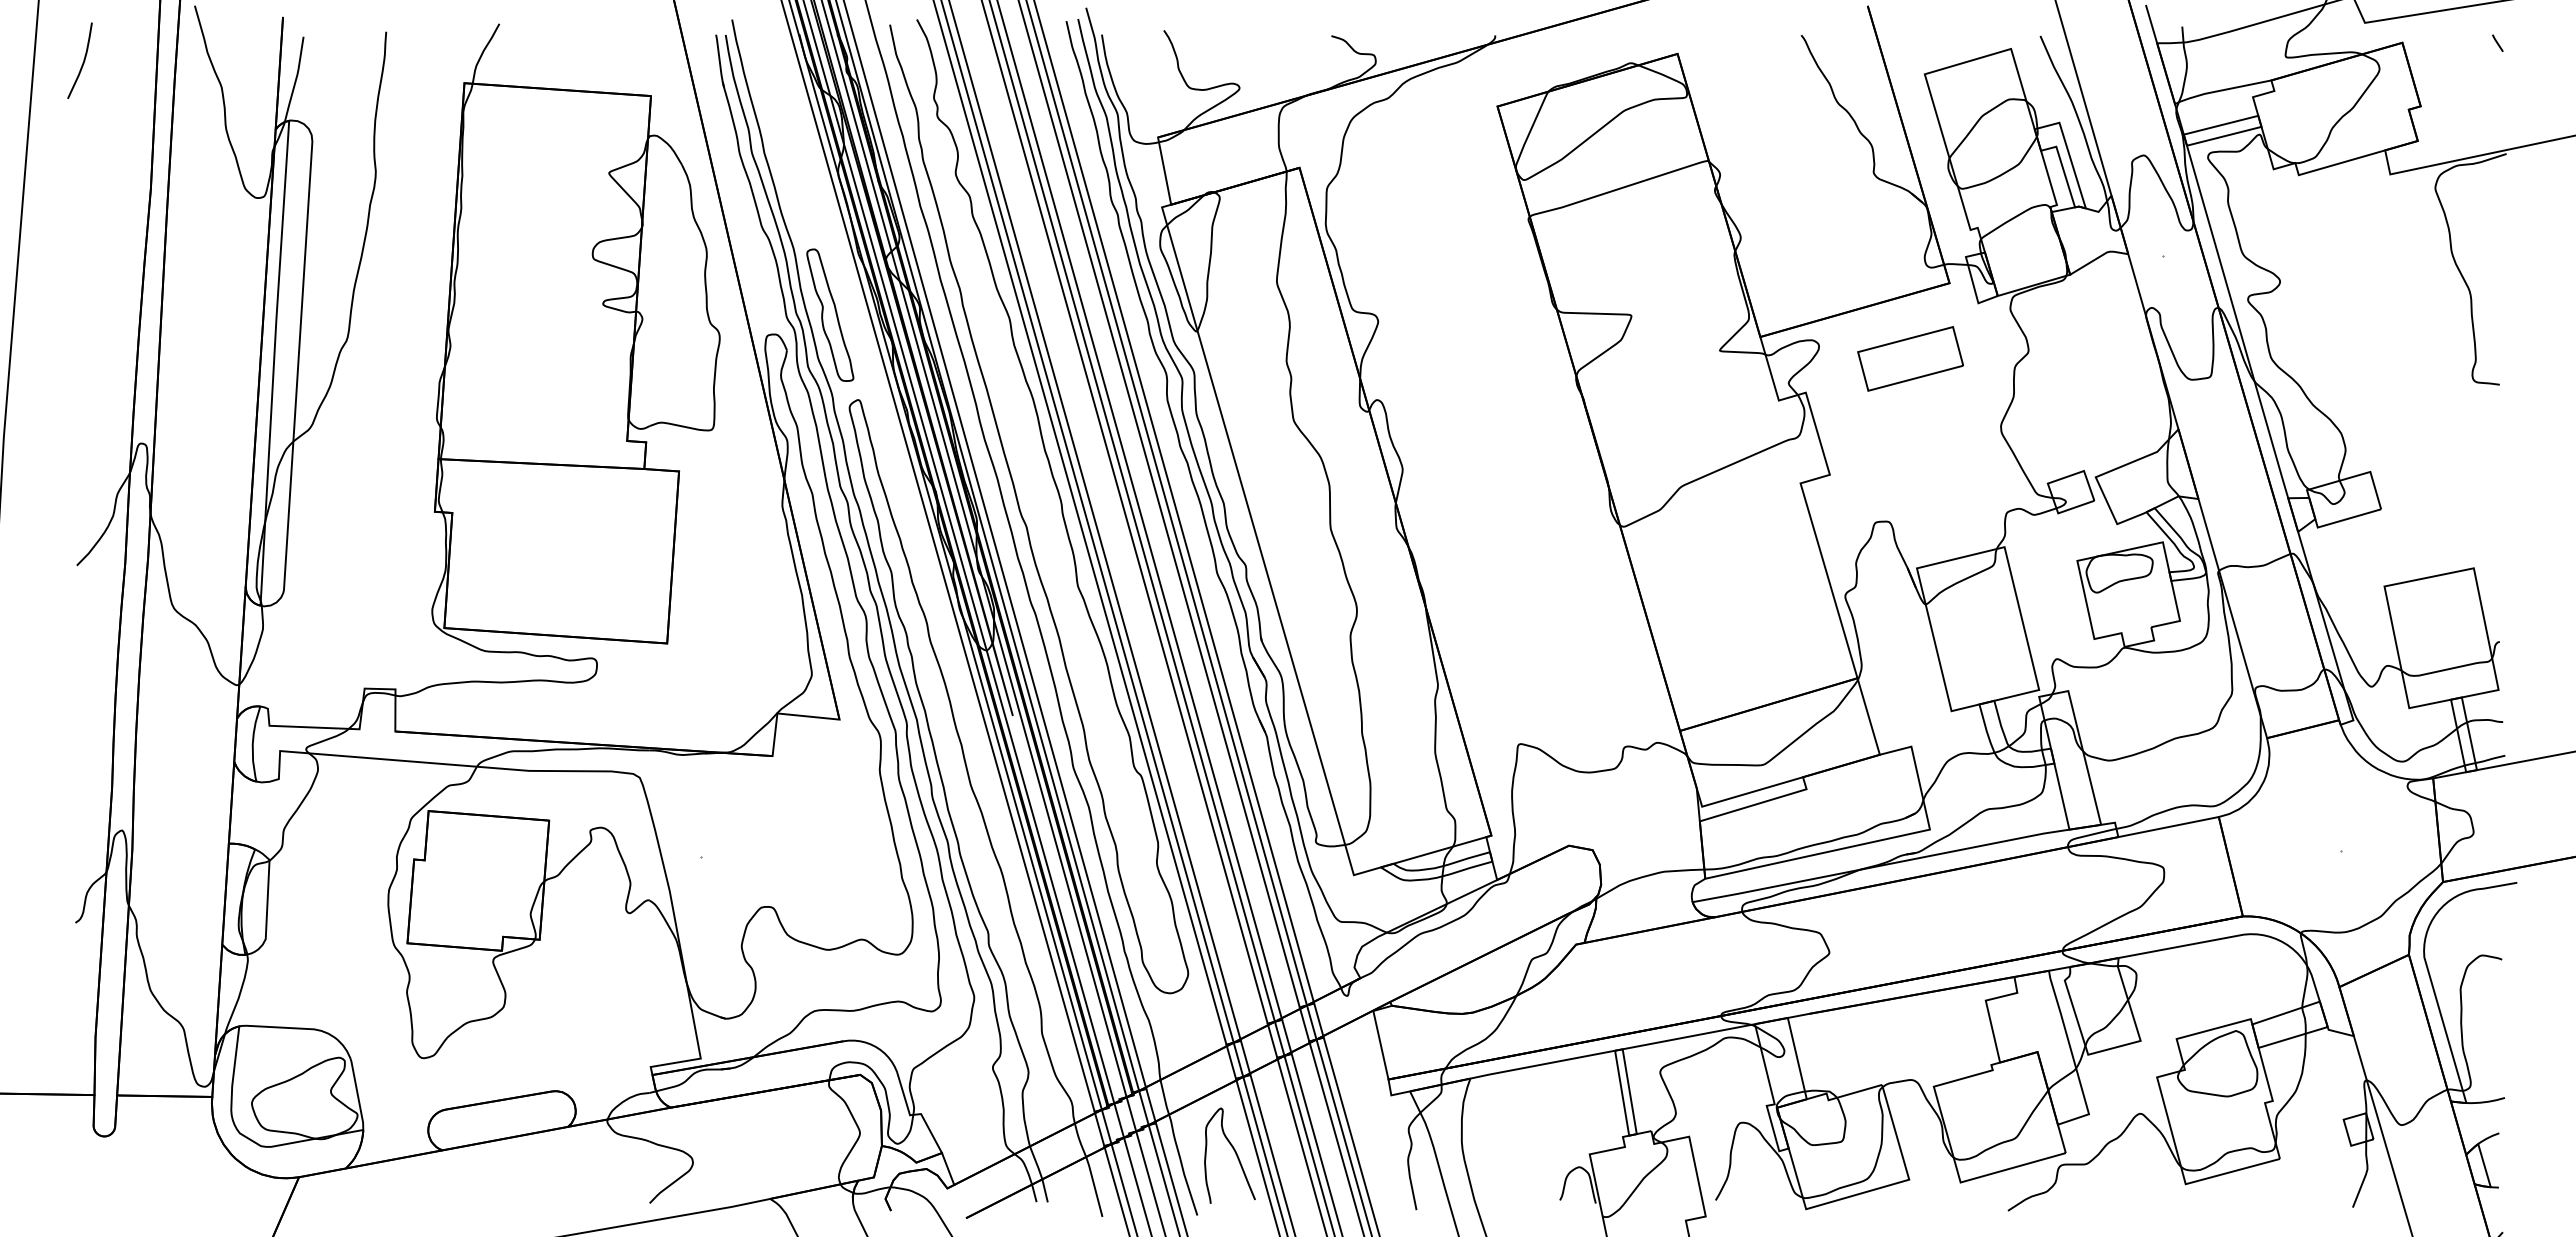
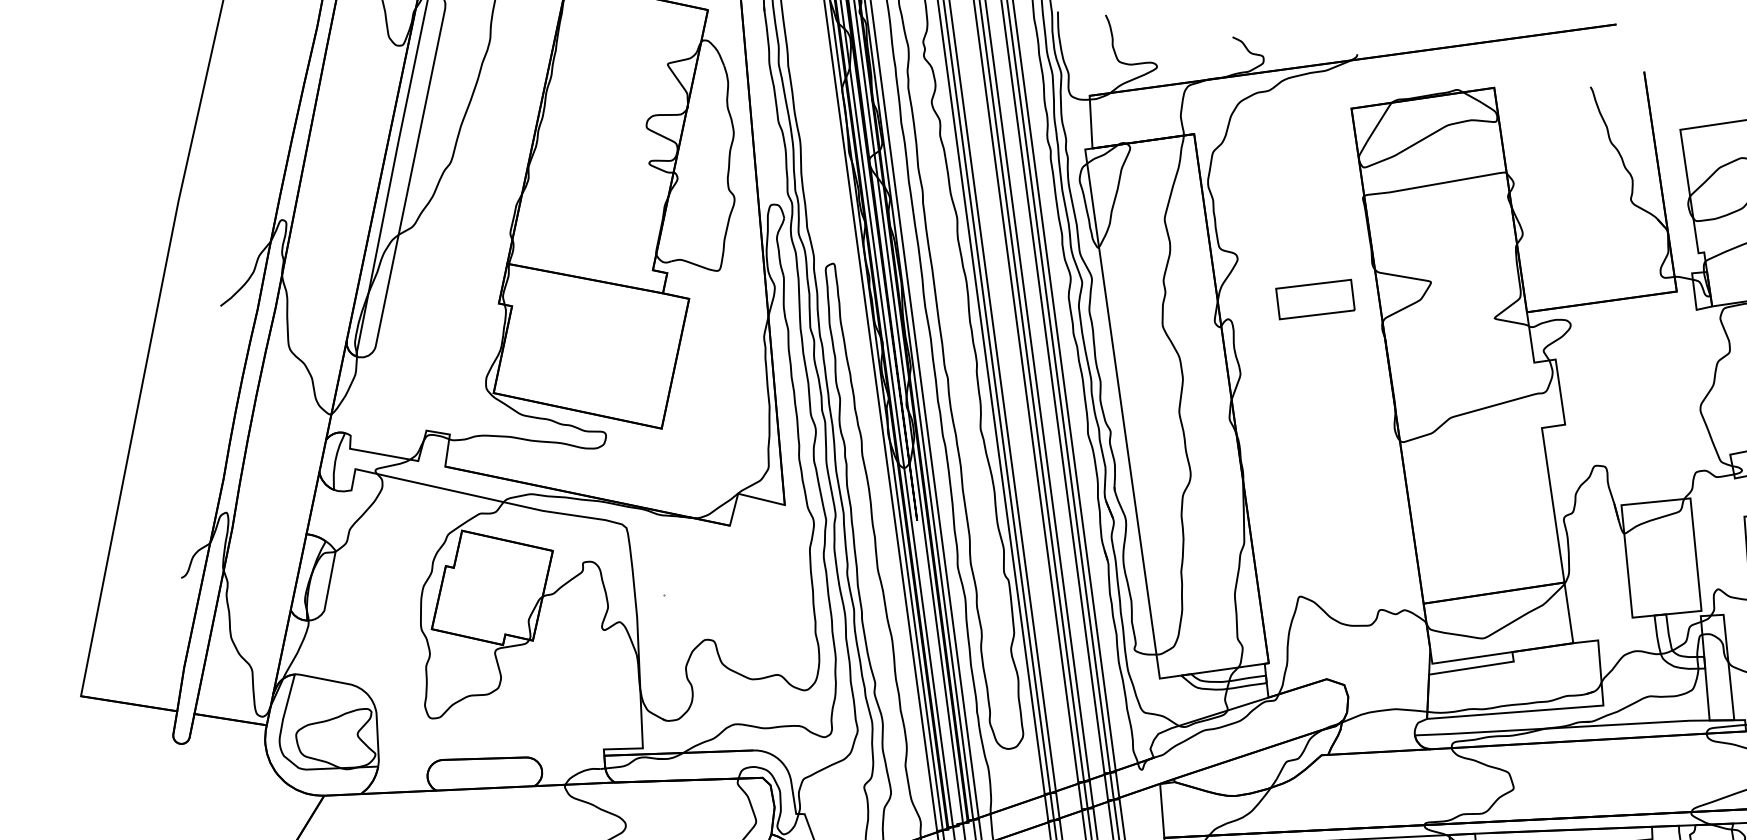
part: (830, 314) -> (821, 195), removed
part: (1910, 358) -> (1315, 299), moved

